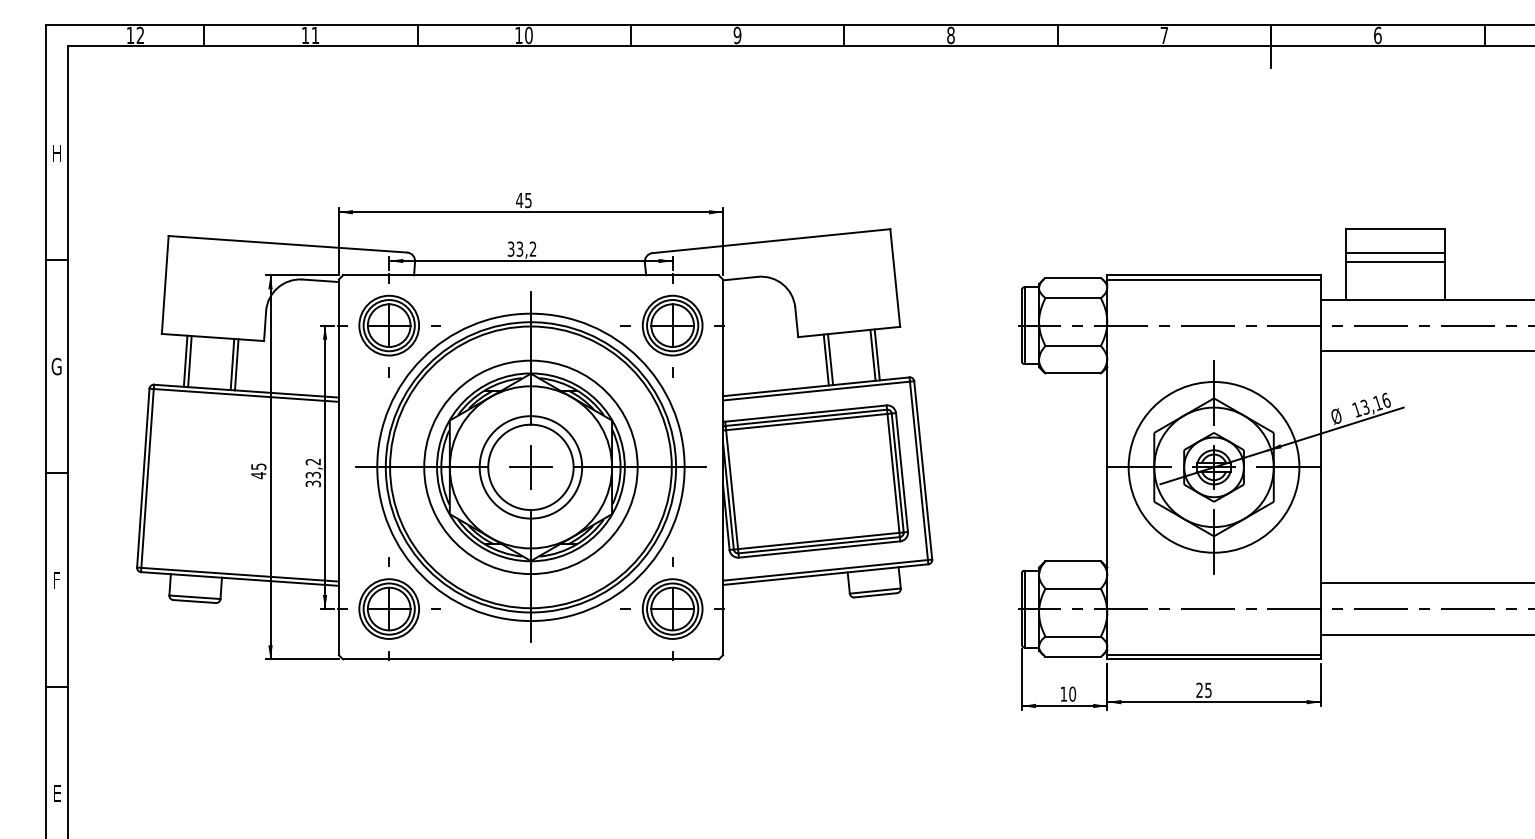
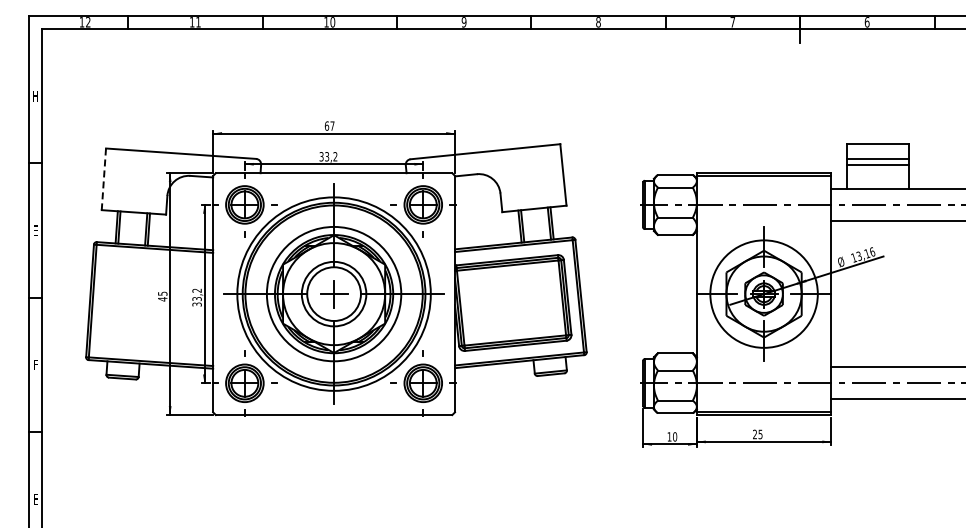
text: (523, 199) -> (329, 125), 45 -> 67
line: (164, 285) -> (103, 179), solid -> dashed
text: (56, 366) -> (35, 230), G -> E

